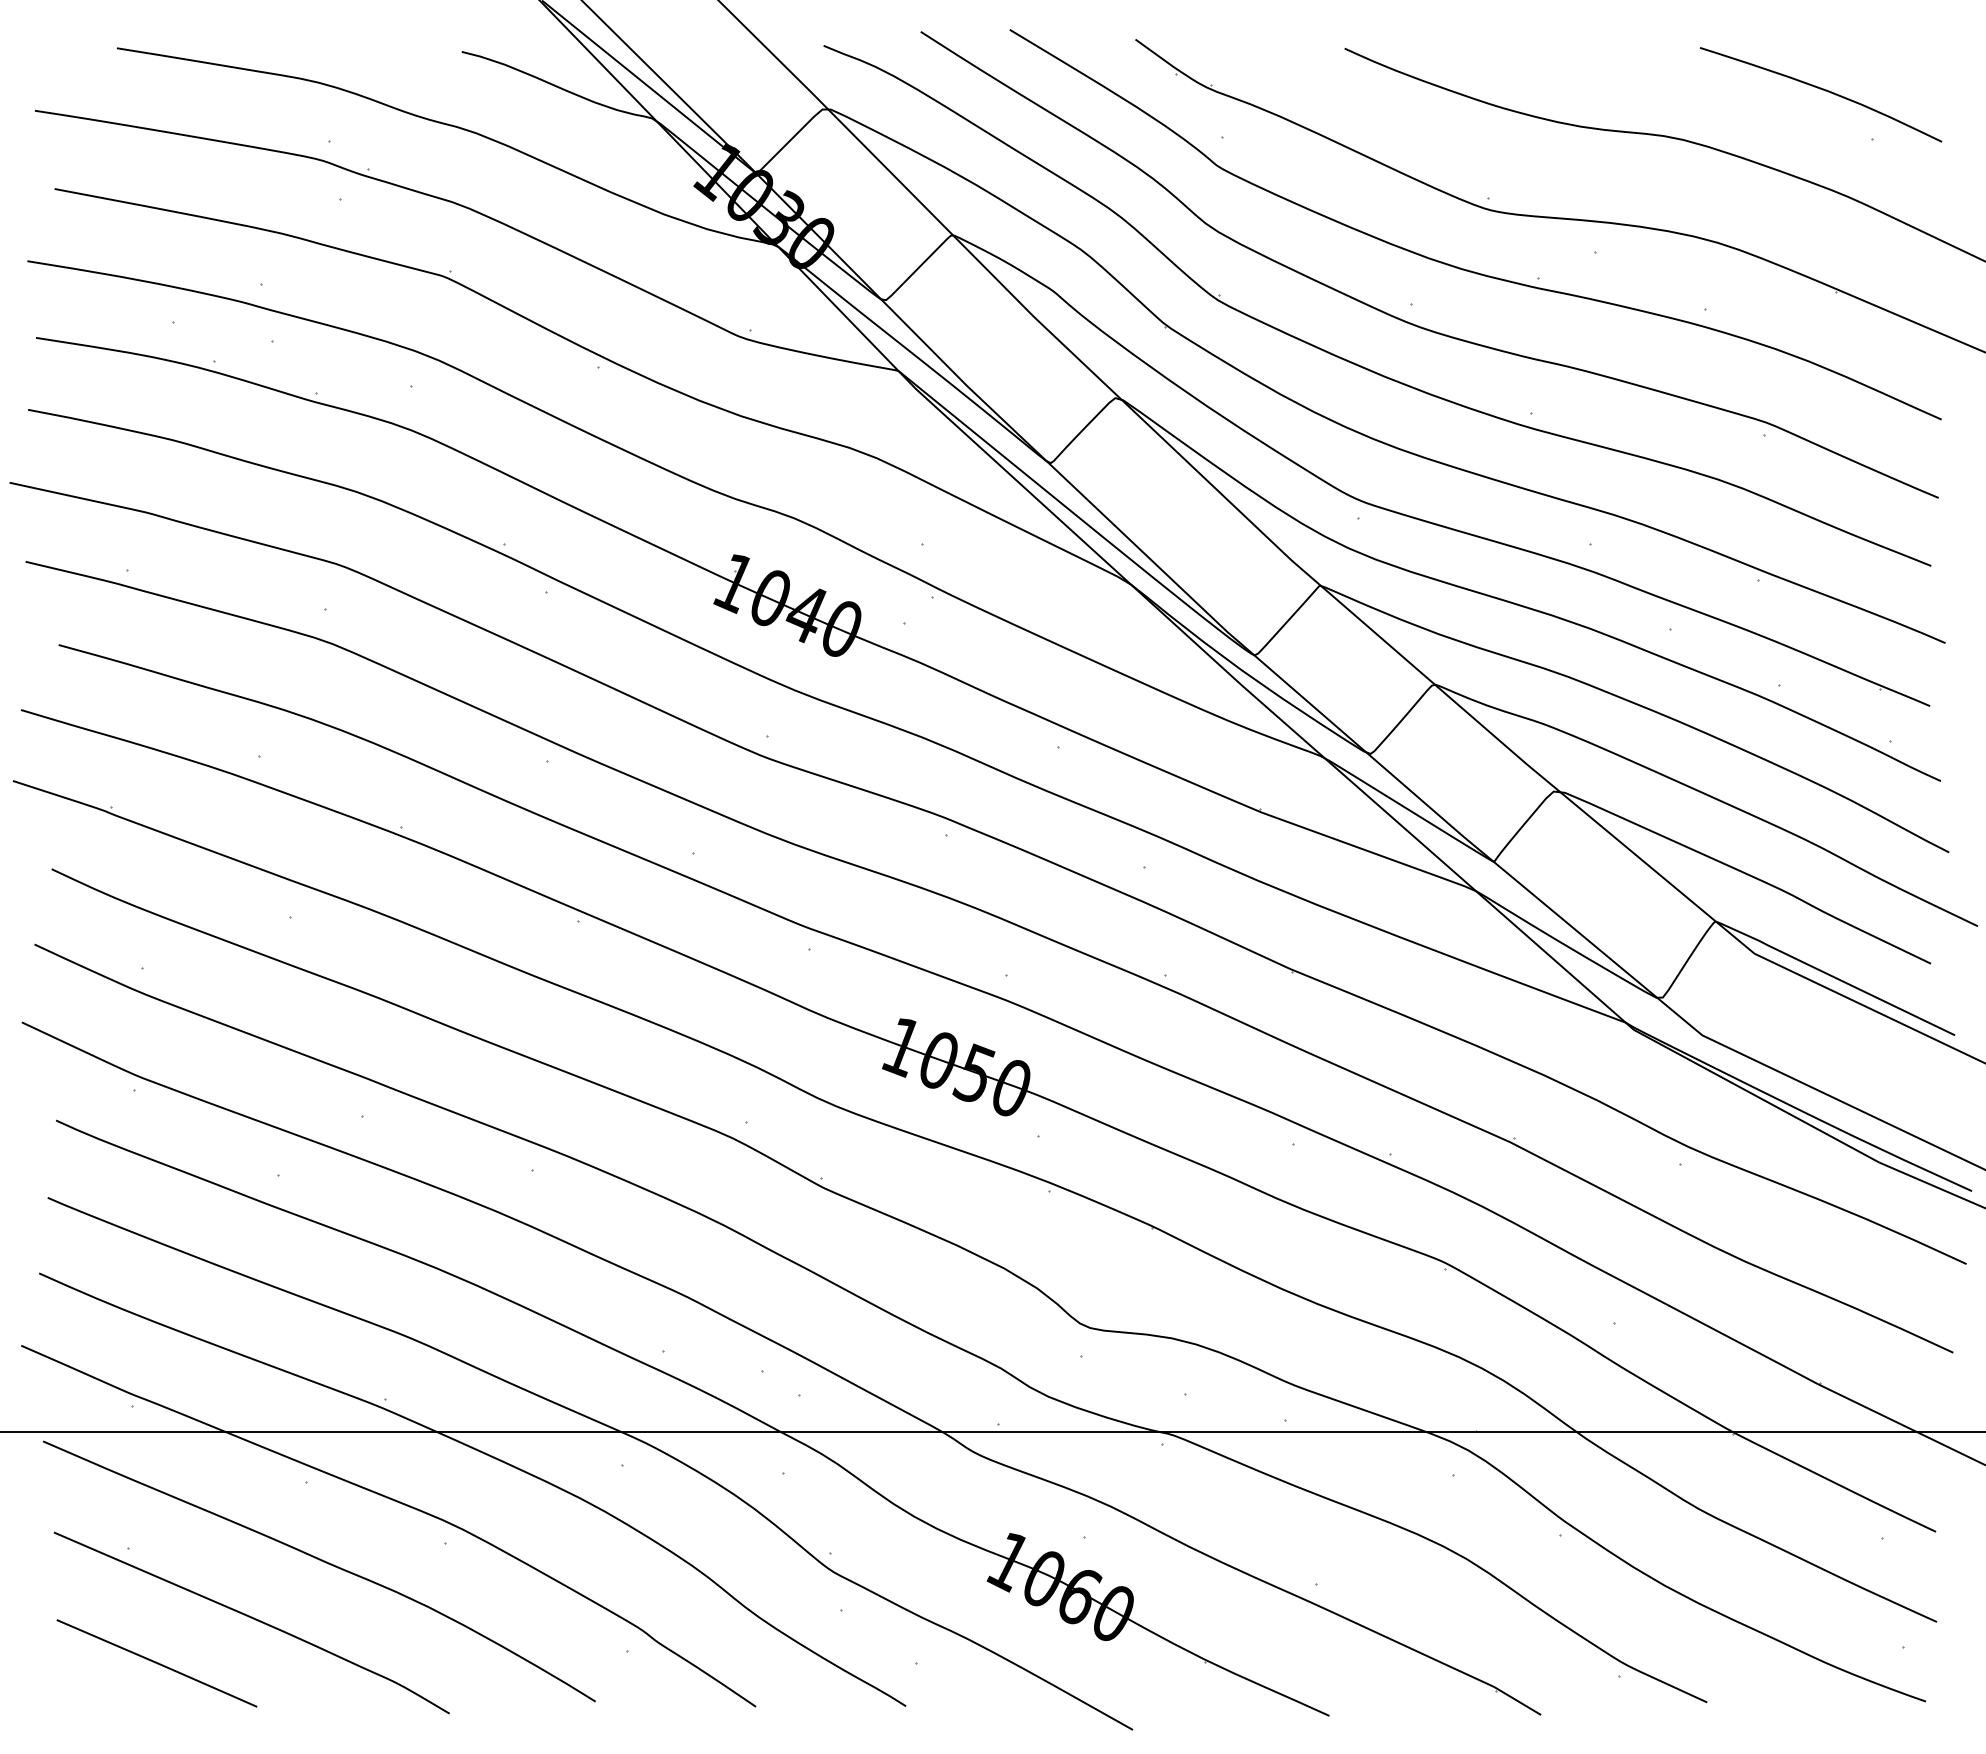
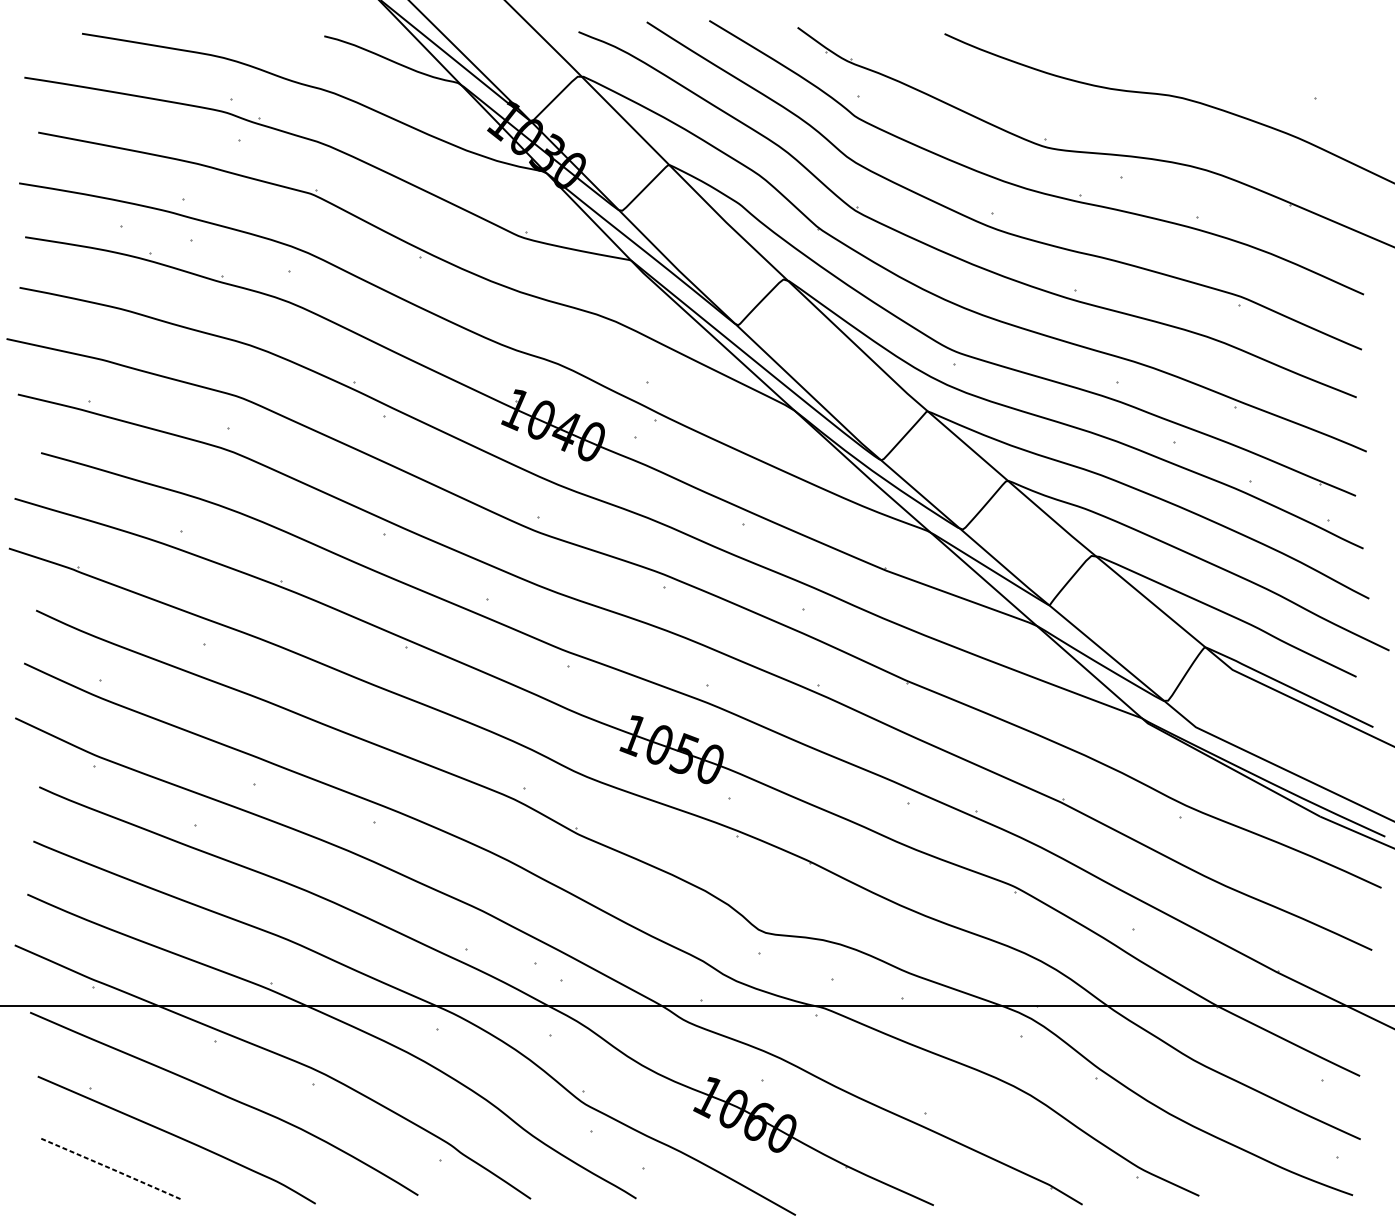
curve: (1822, 90) -> (1280, 63), removed
line: (158, 1663) -> (111, 1168), solid -> dashed

